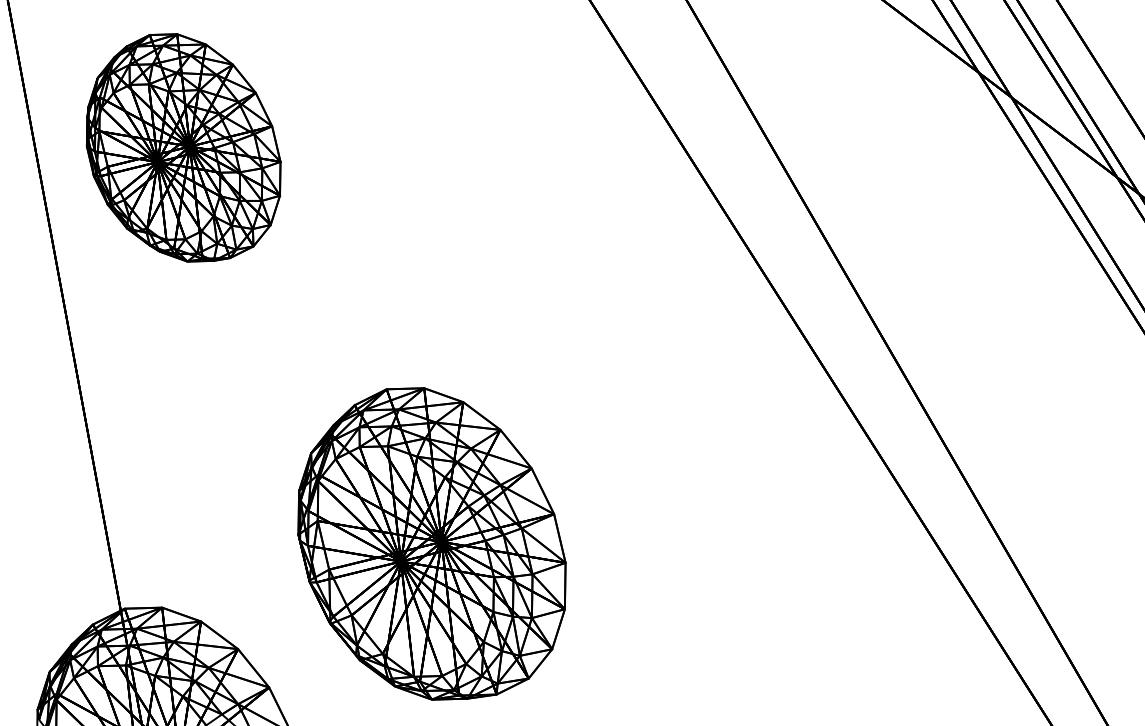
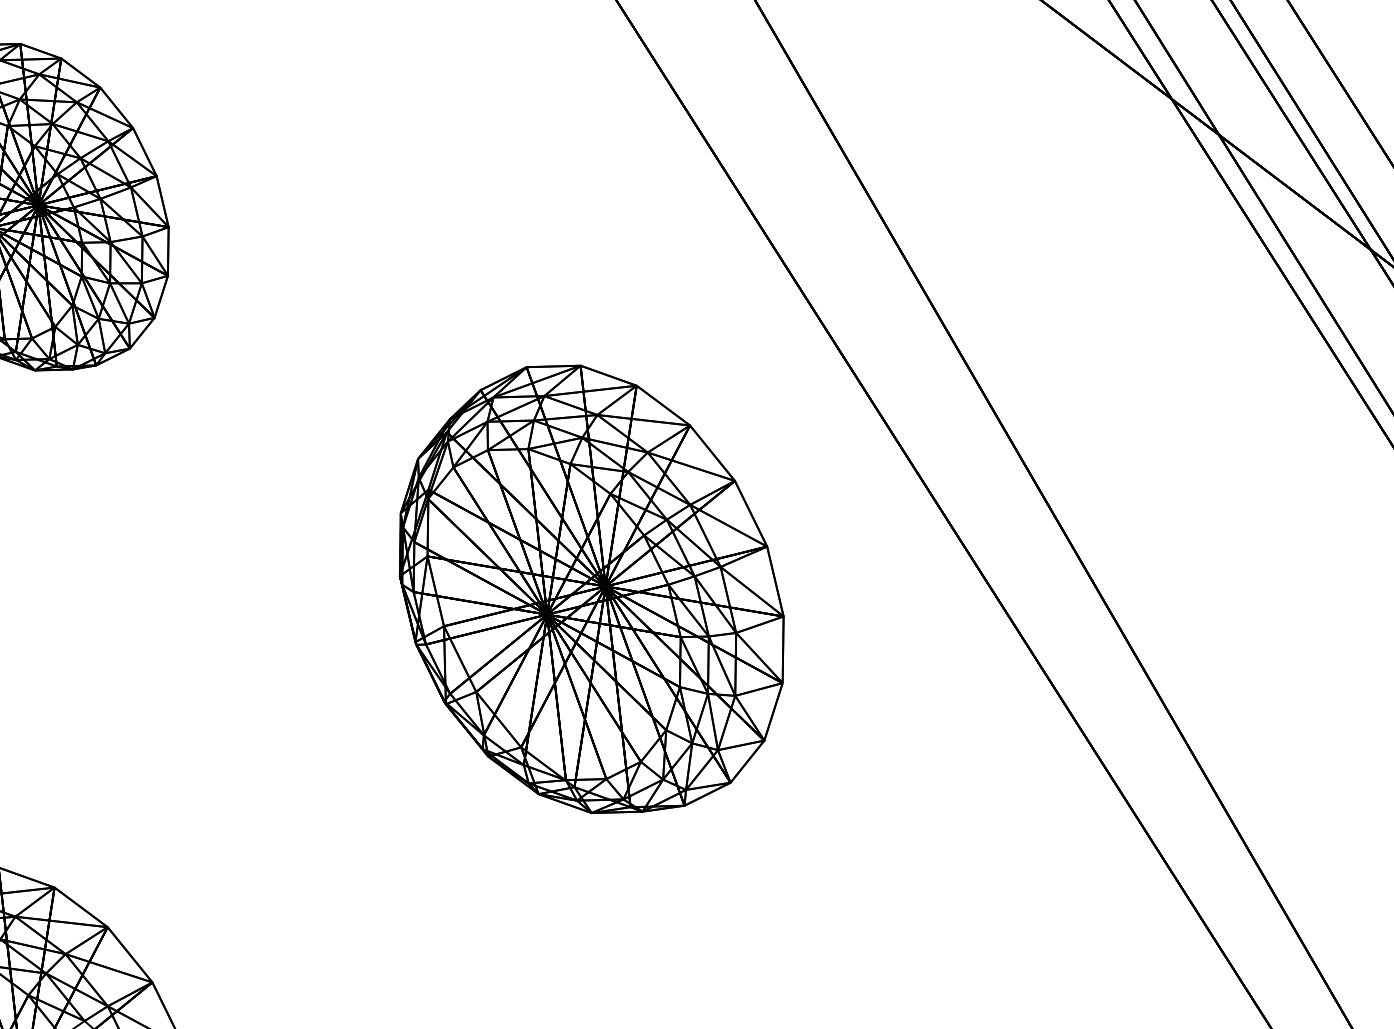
part: (431, 543) -> (590, 588), moved

